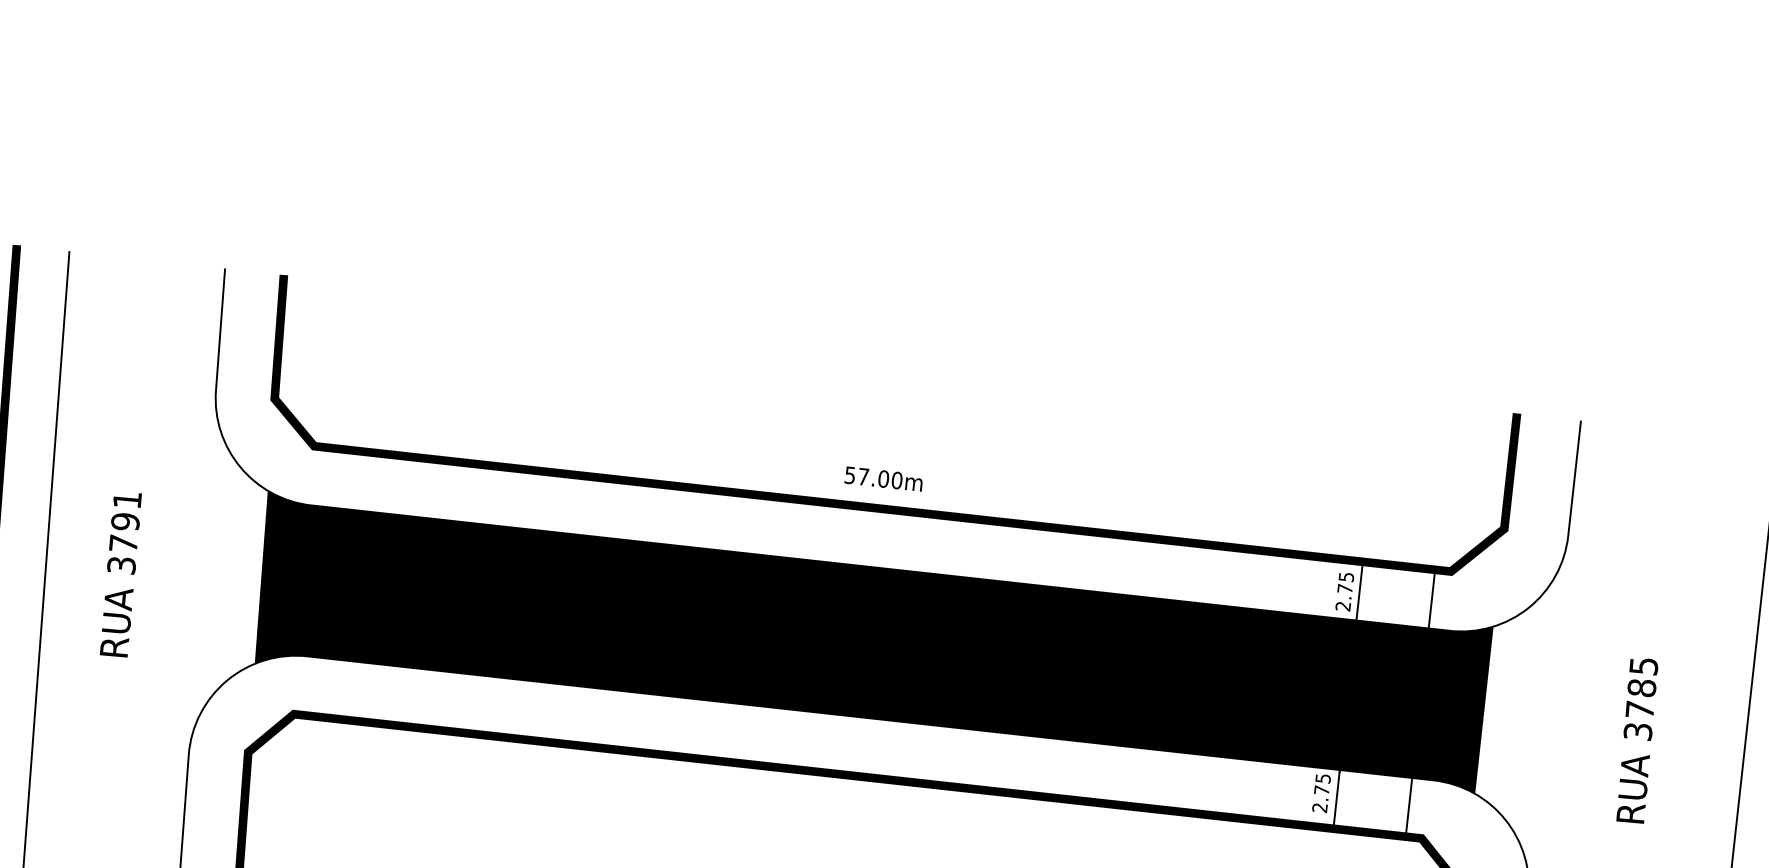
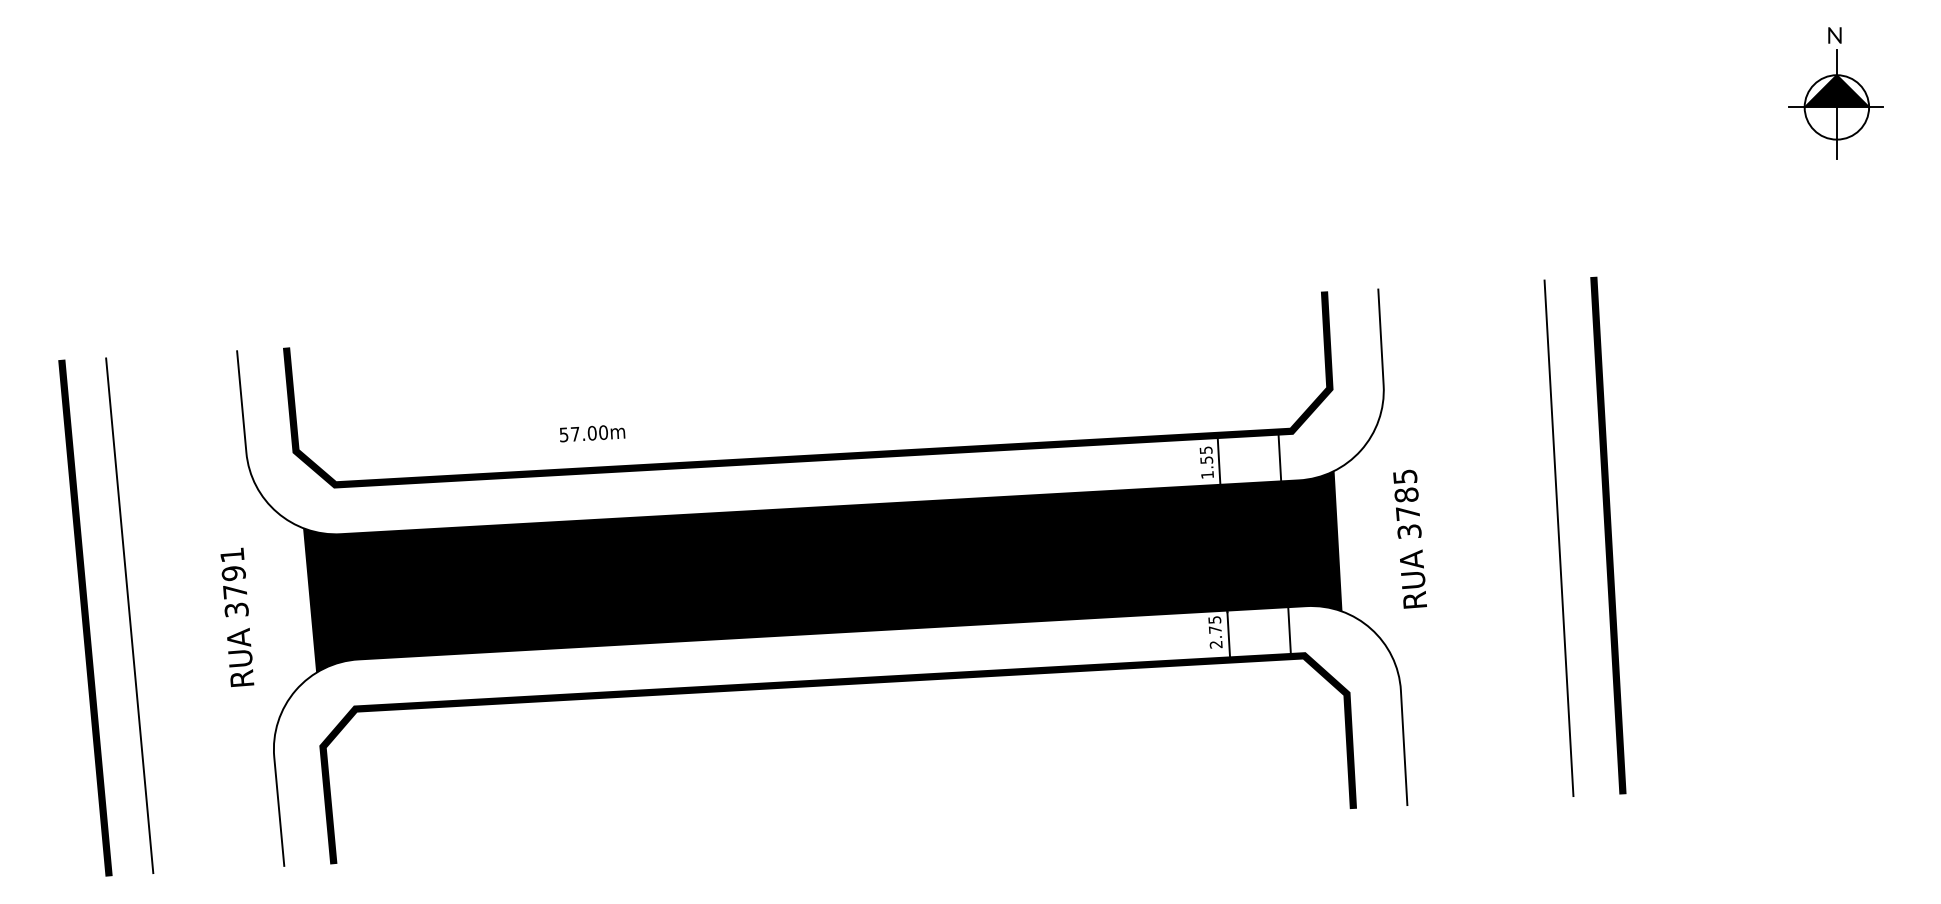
text: (883, 479) -> (592, 433), moved
text: (121, 574) -> (237, 617), moved
text: (1343, 597) -> (1206, 467), 2.75 -> 1.55
text: (1636, 739) -> (1409, 538), moved

